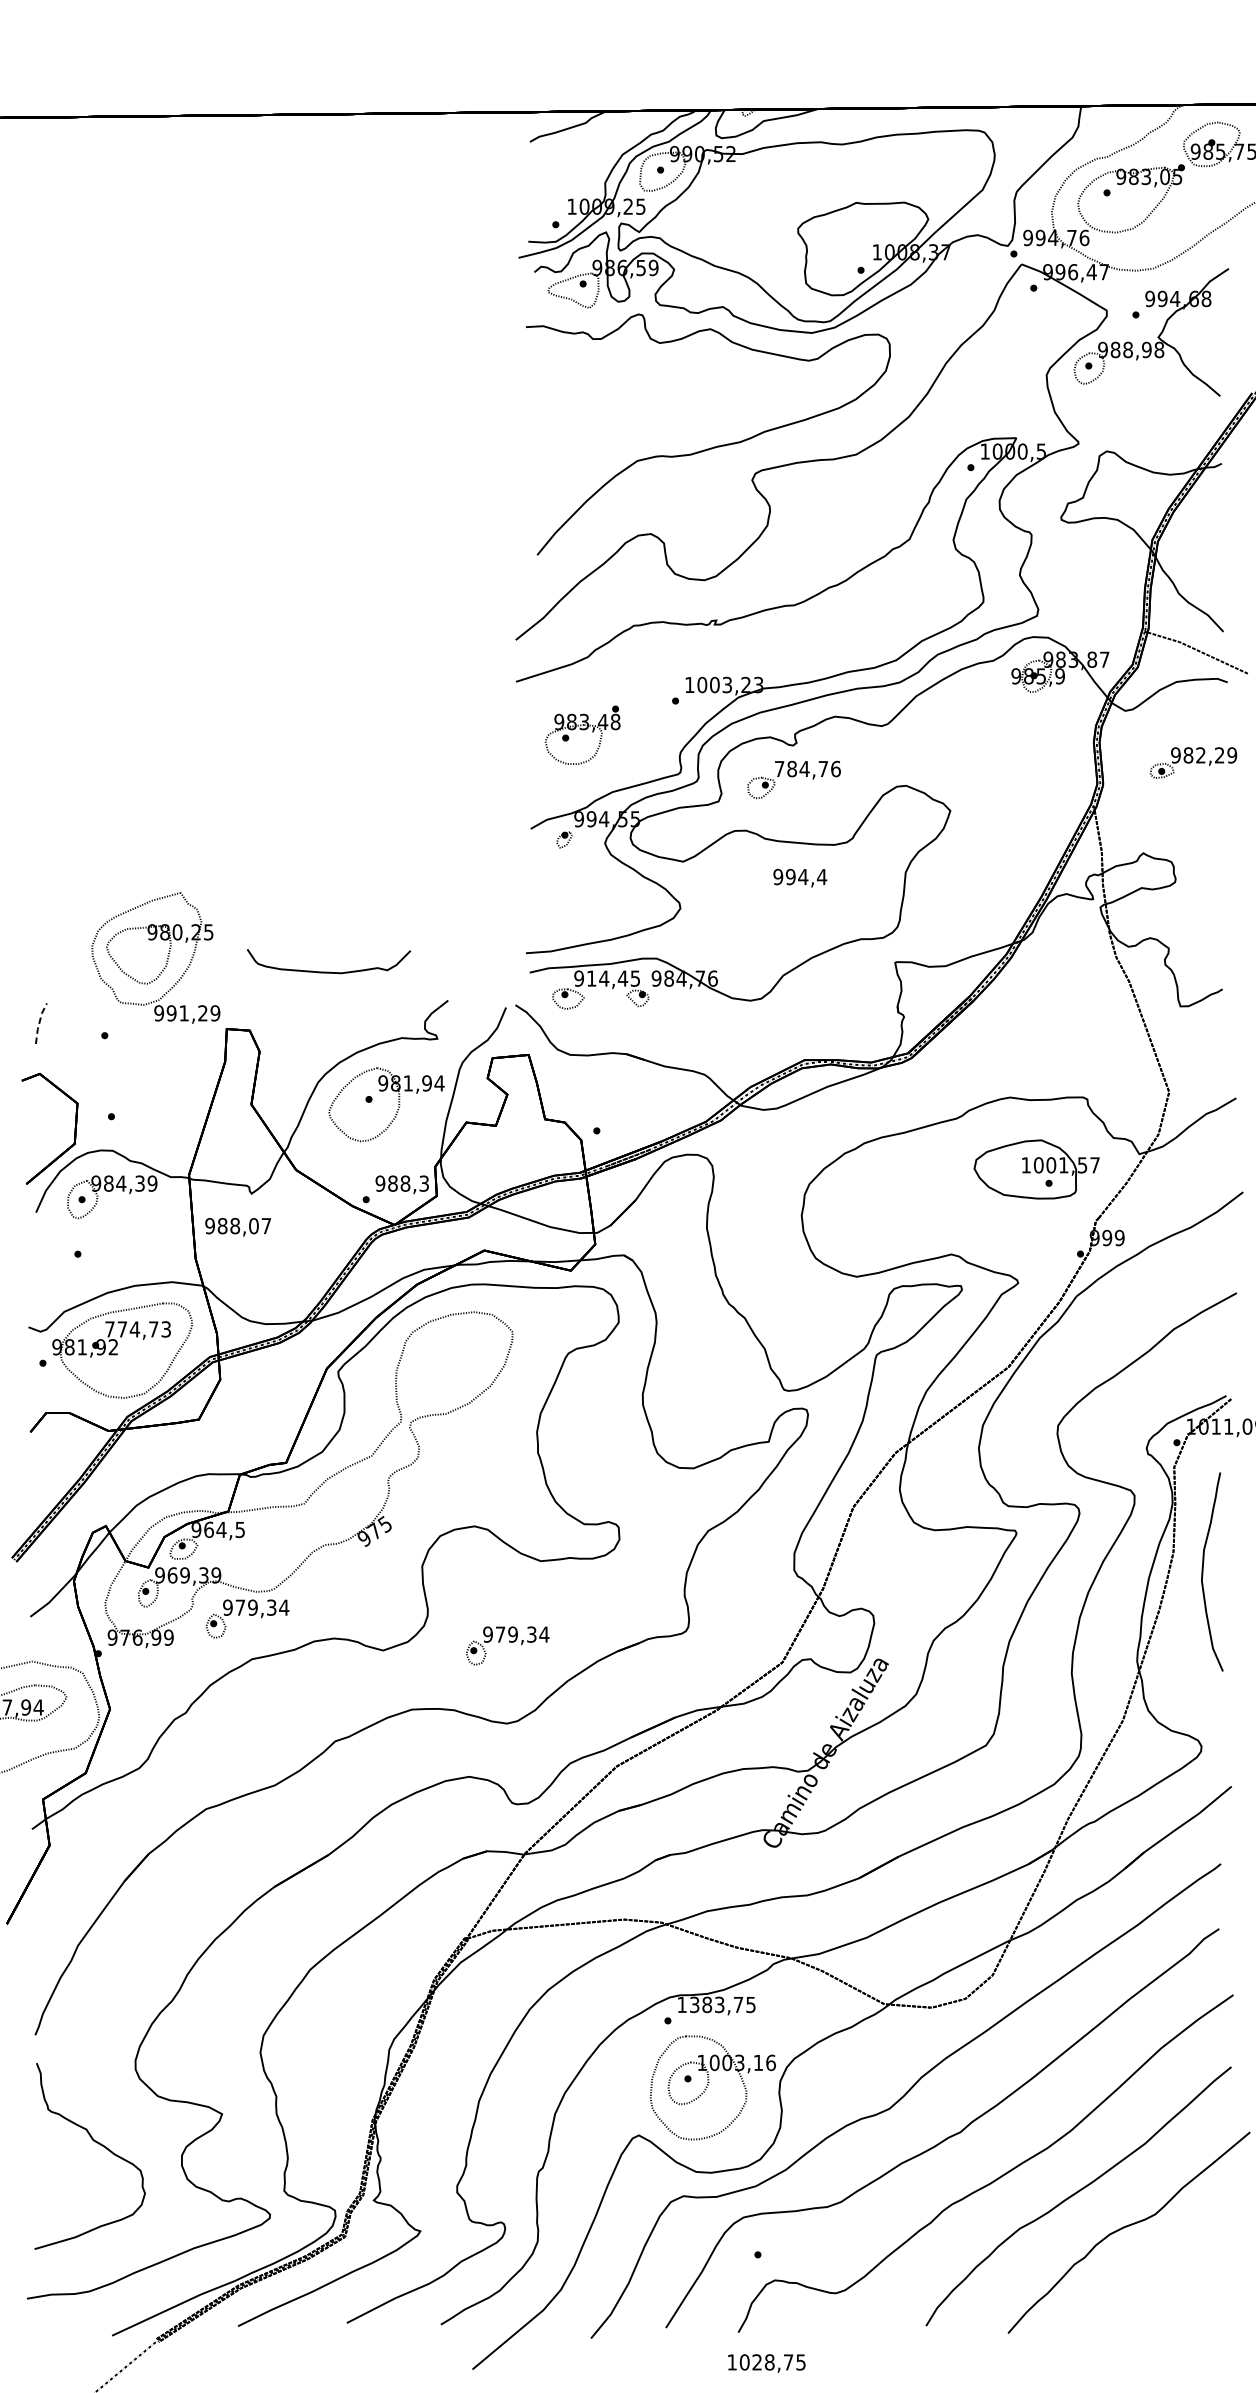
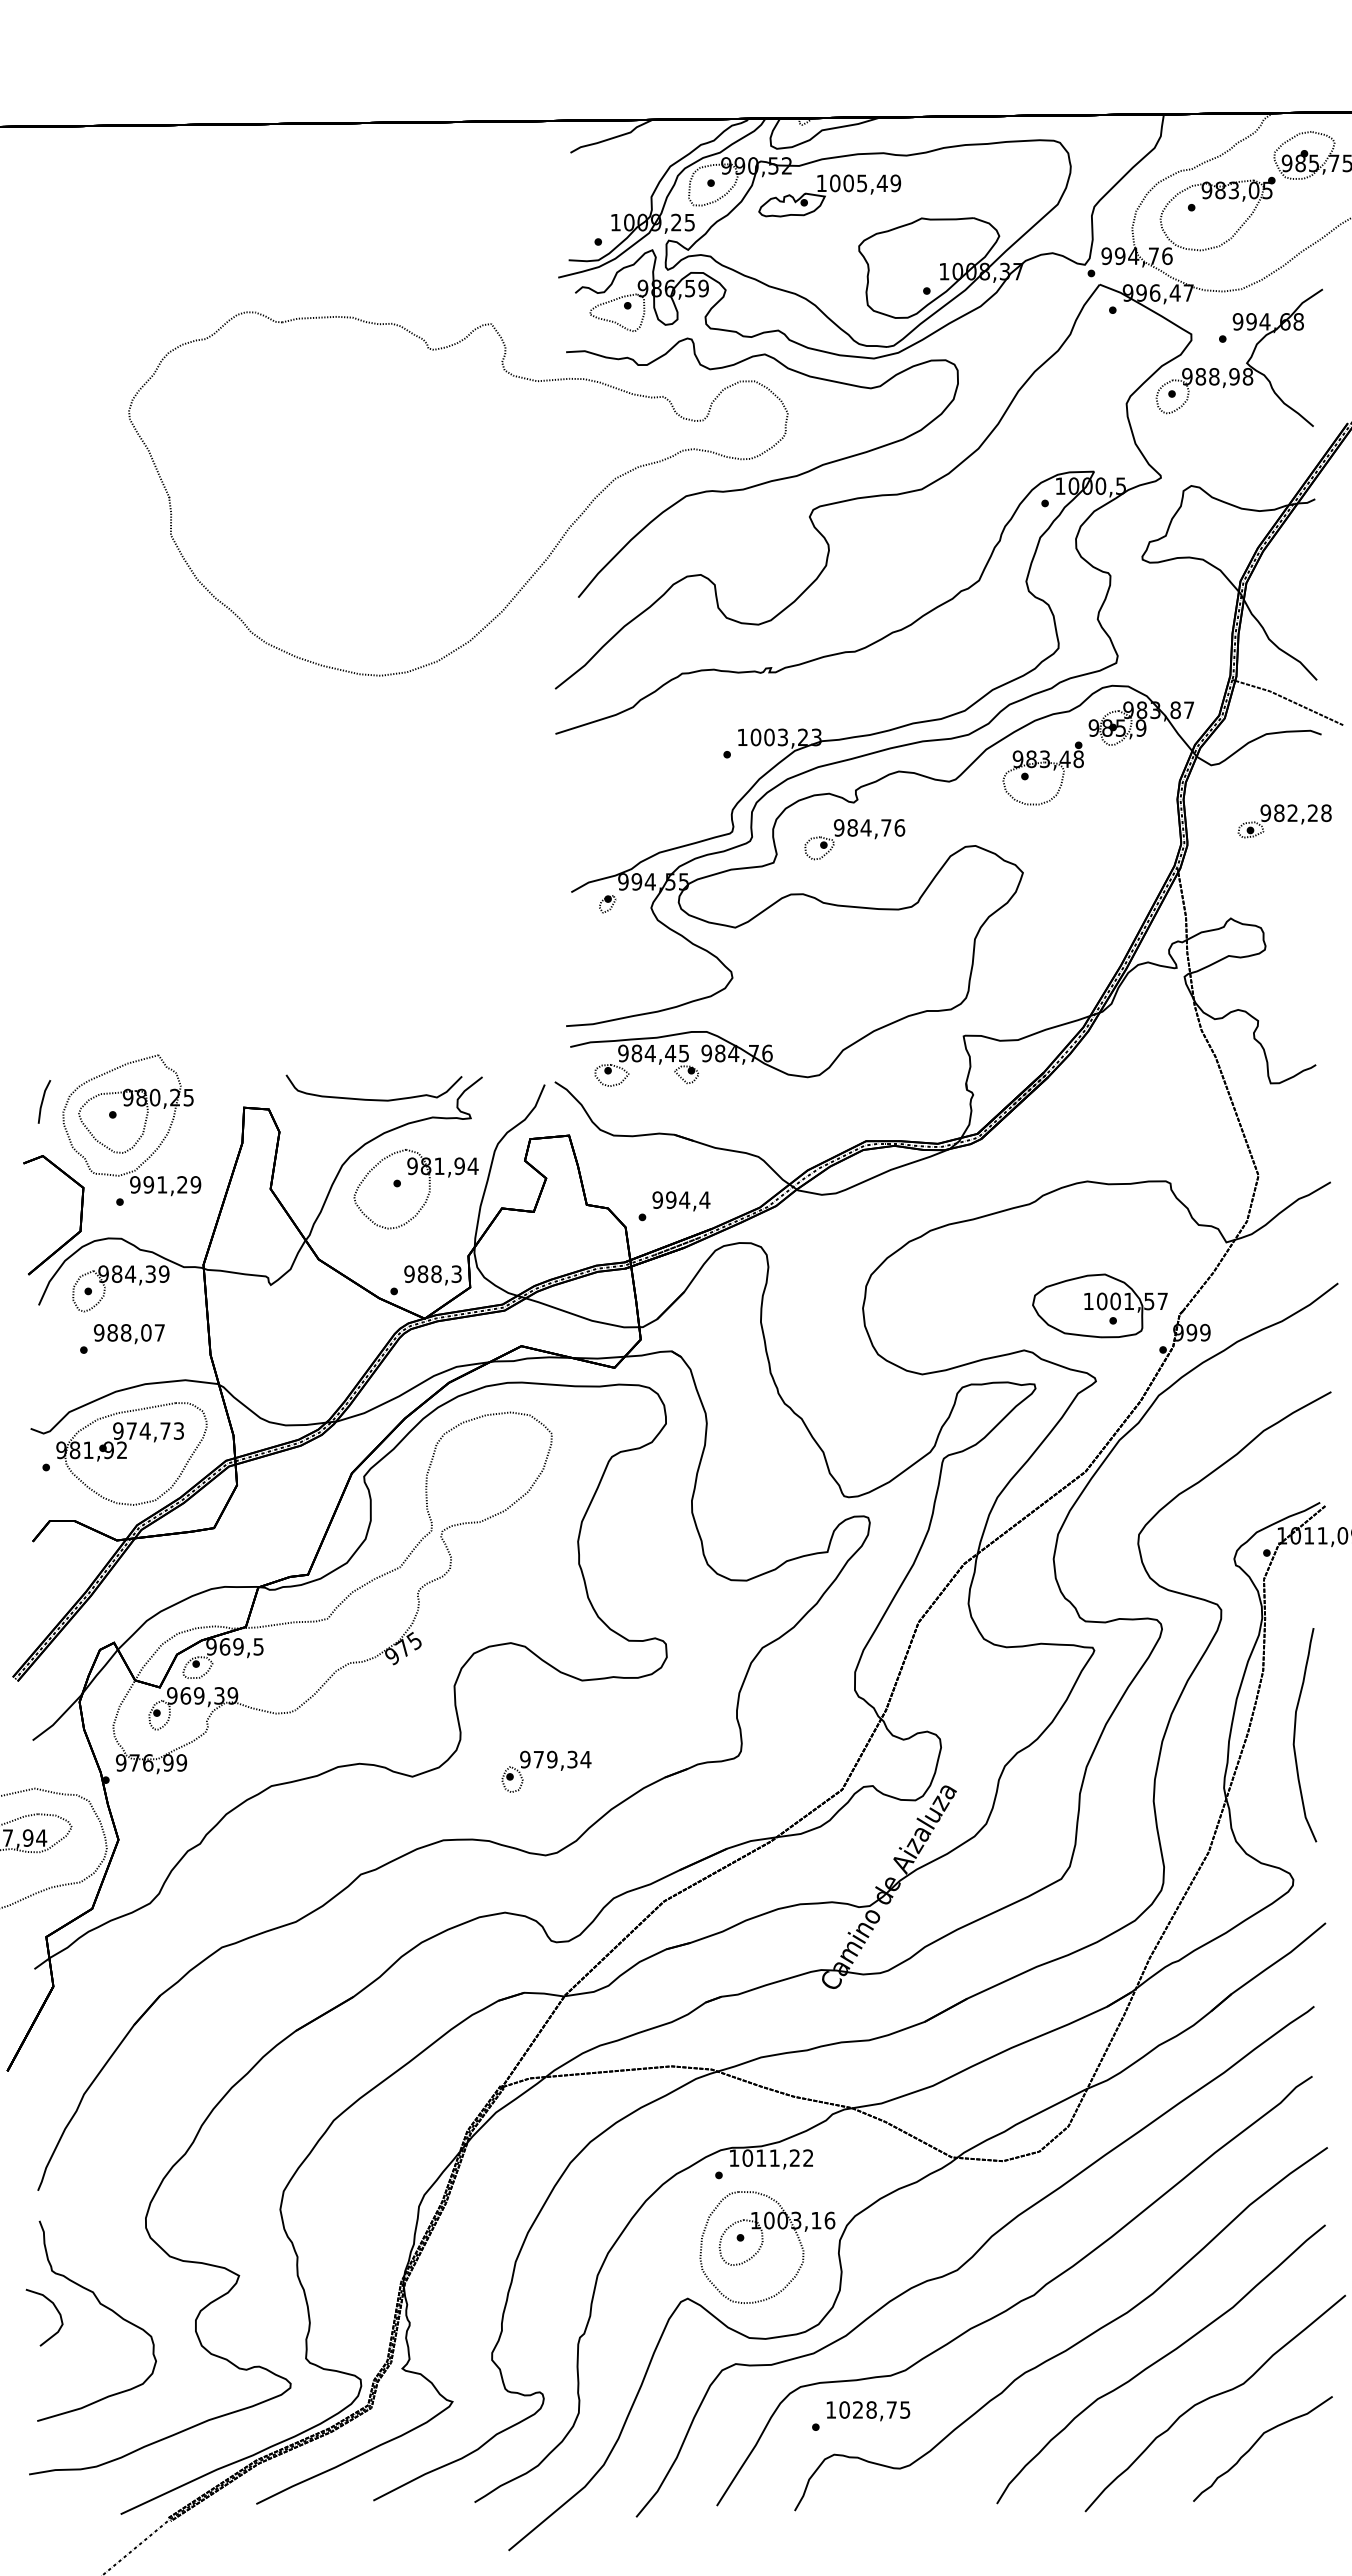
part: (770, 181) -> (829, 195), added
part: (503, 523) -> (541, 563), added
part: (582, 735) -> (1042, 773), moved
text: (1232, 755) -> (1326, 813), 982,29 -> 982,28
text: (778, 768) -> (838, 827), 784,76 -> 984,76
text: (800, 878) -> (681, 1201), moved
part: (166, 960) -> (143, 1128), moved
curve: (328, 972) -> (373, 1099), moved
text: (591, 978) -> (636, 1053), 914,45 -> 984,45
line: (39, 1022) -> (42, 1100), dashed -> solid
part: (1036, 1169) -> (1099, 1305), moved
text: (238, 1227) -> (129, 1334), moved
text: (110, 1328) -> (118, 1430), 774,73 -> 974,73
text: (220, 1529) -> (237, 1646), 964,5 -> 969,5
curve: (1203, 1572) -> (1295, 1735), moved
part: (247, 1618) -> (266, 1742), removed
text: (722, 2004) -> (777, 2157), 1383,75 -> 1011,22
curve: (52, 2146) -> (56, 2310), added
curve: (1168, 2269) -> (1257, 2442), added
text: (766, 2363) -> (868, 2411), moved

